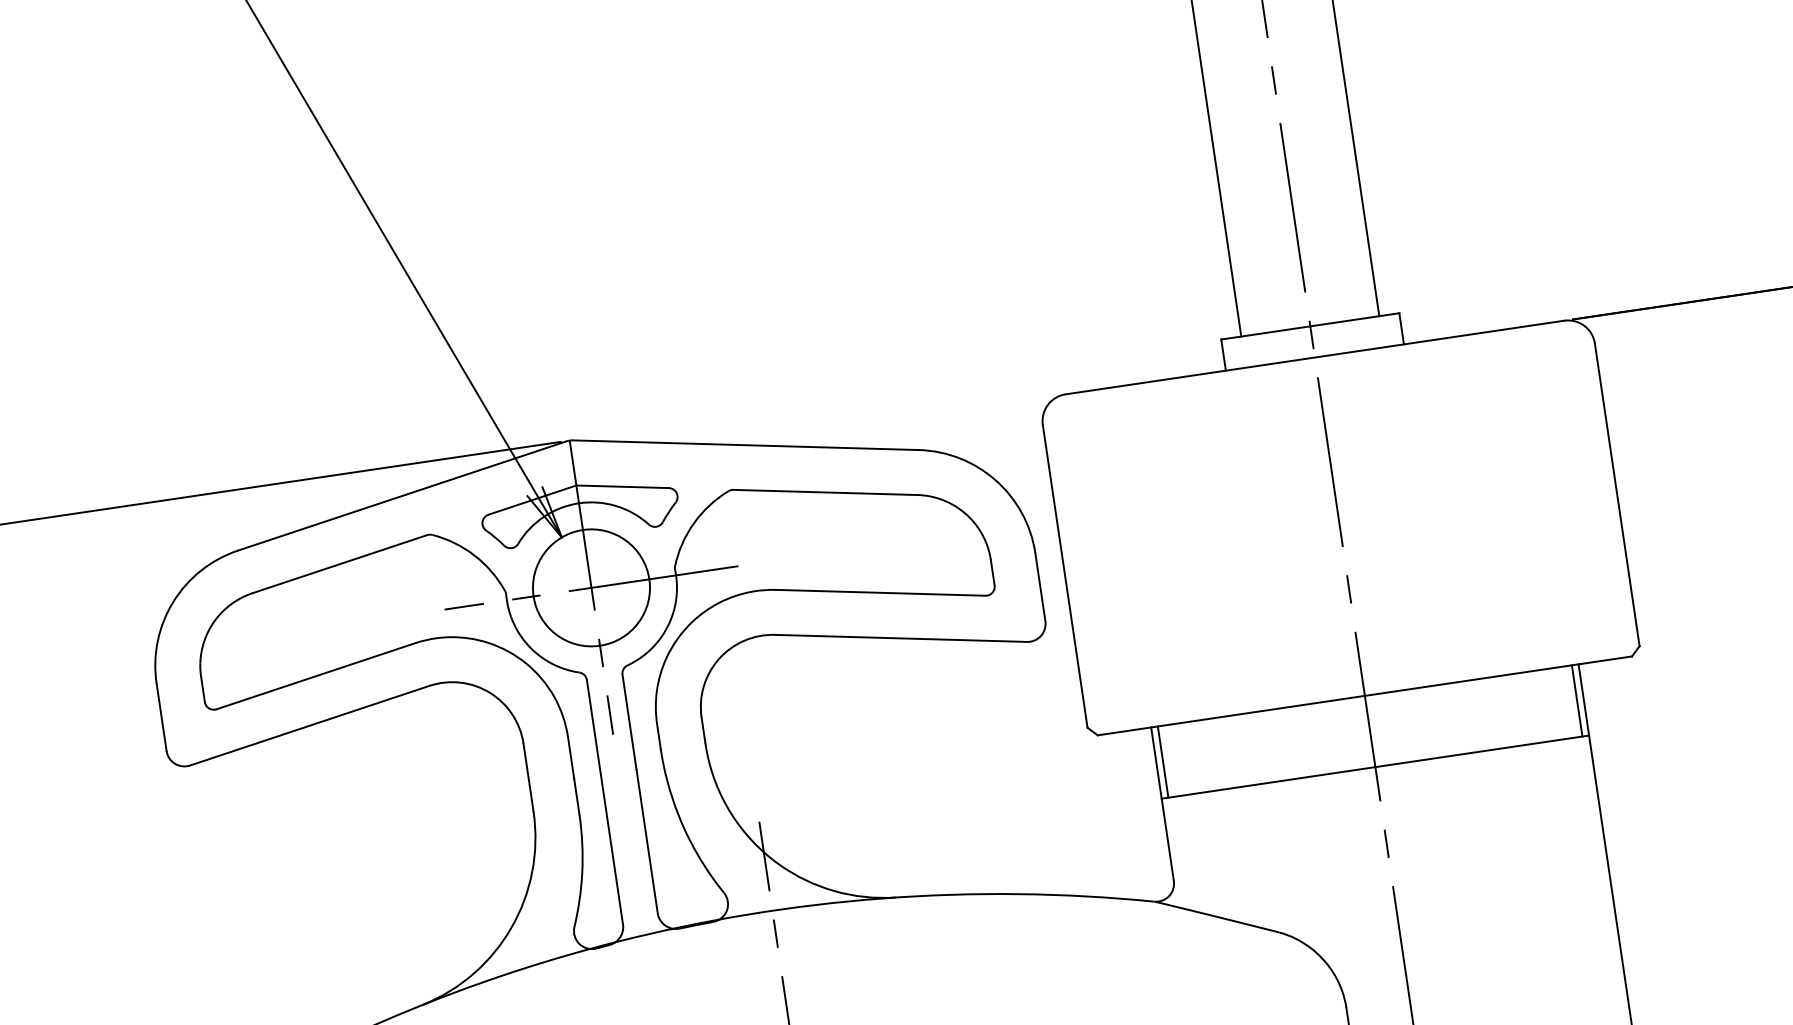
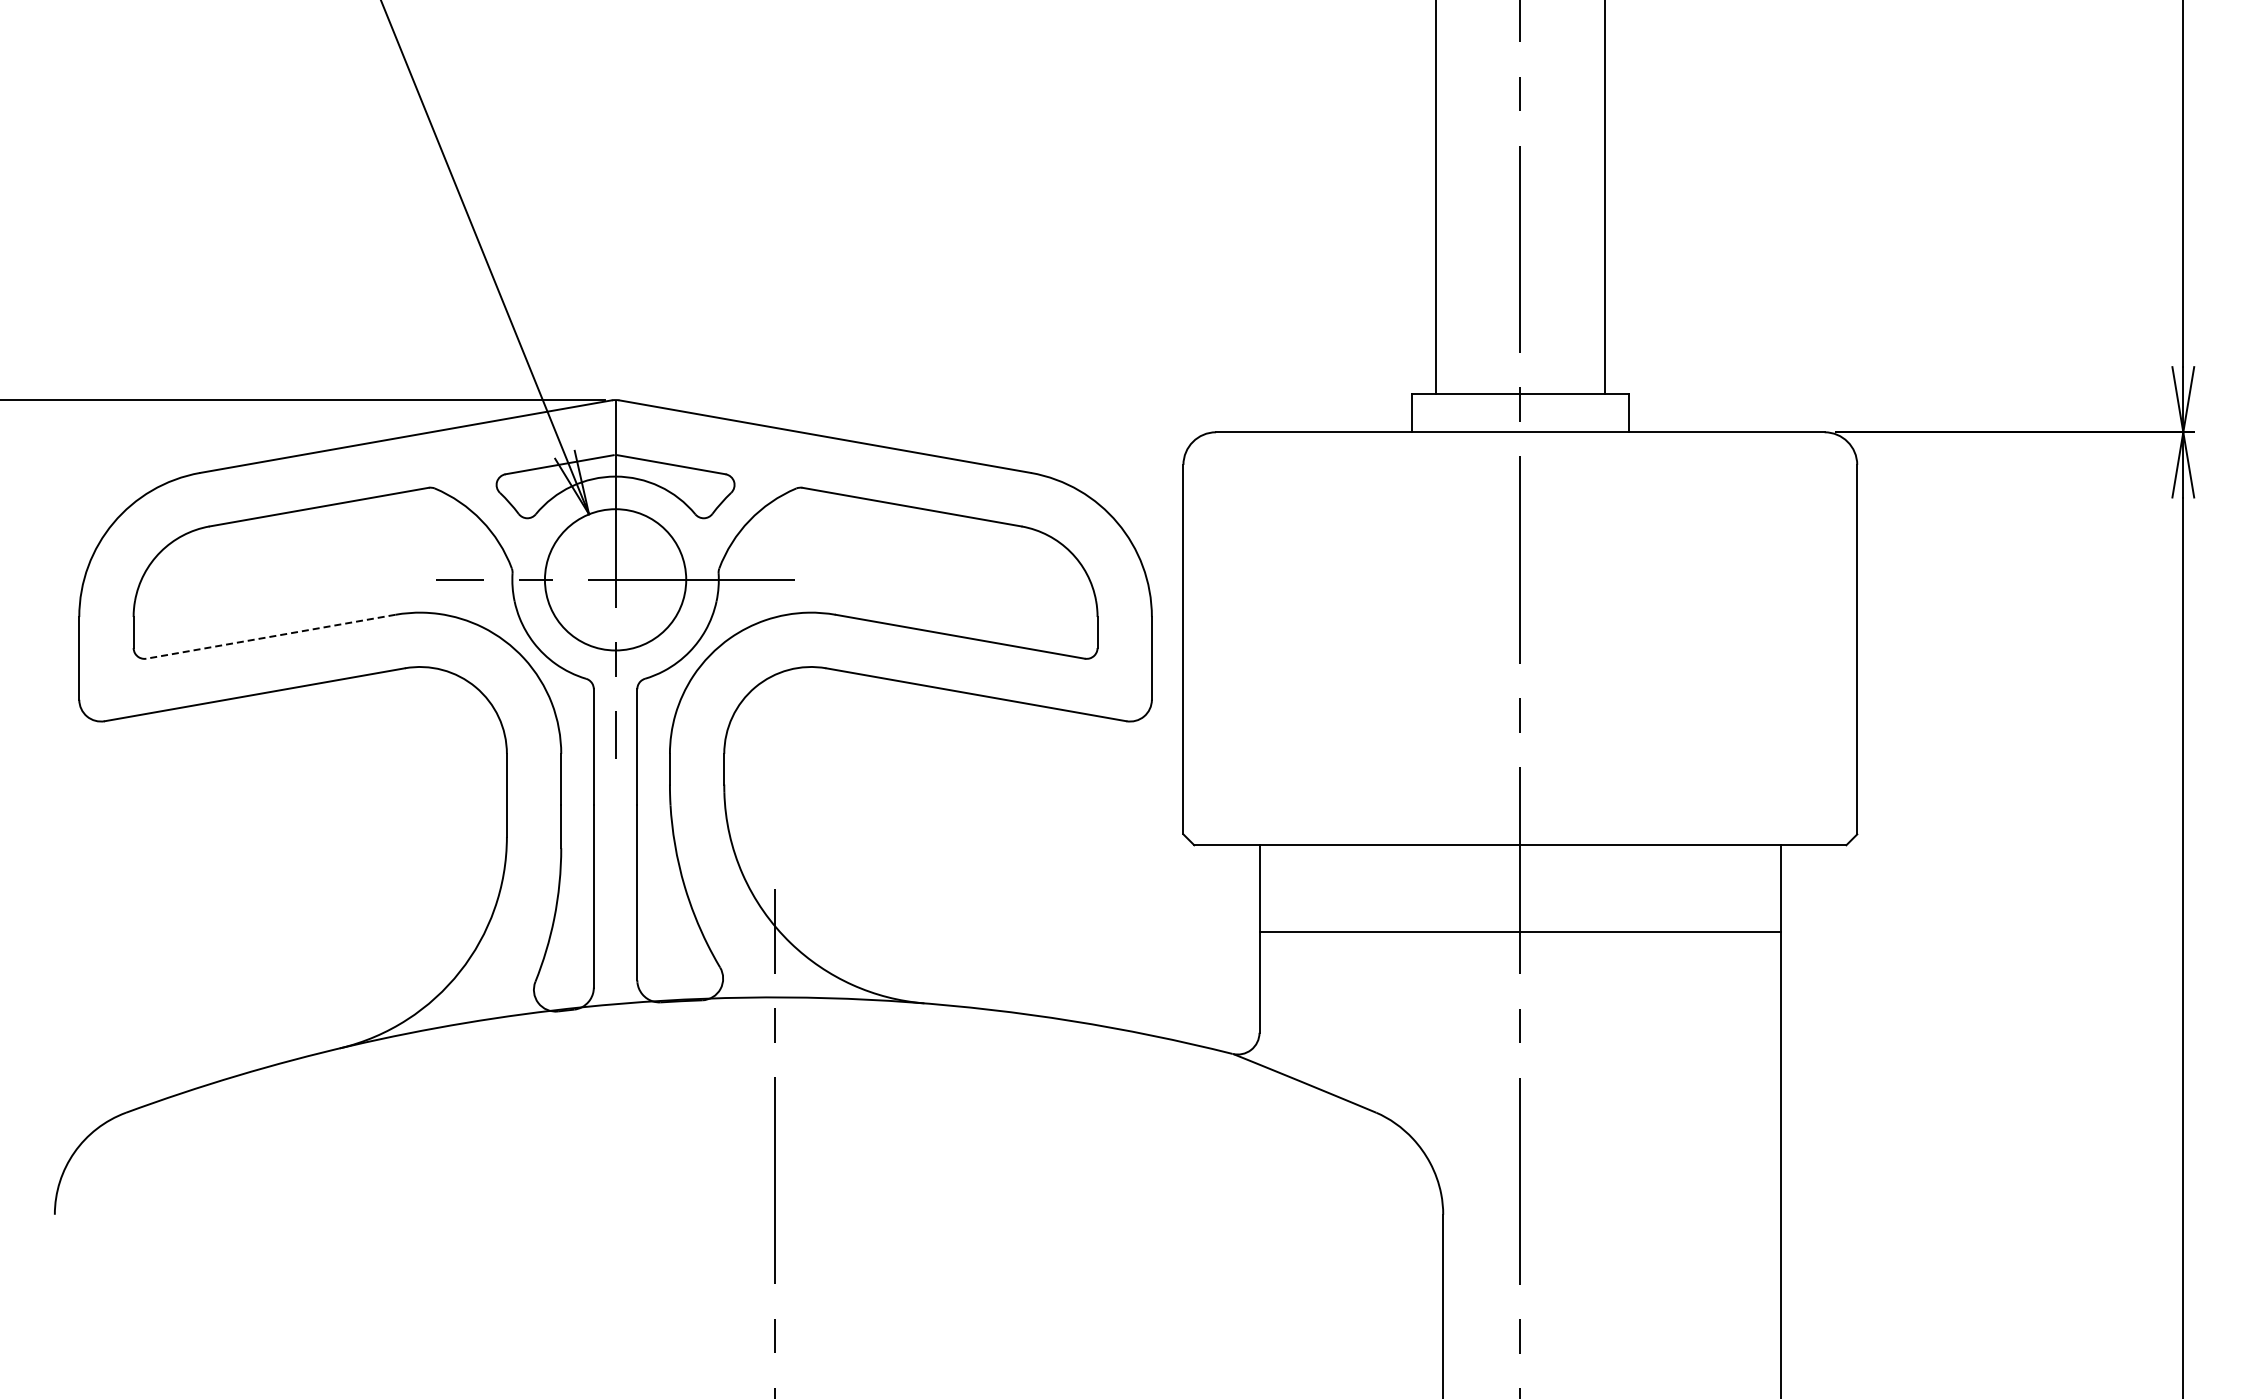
line: (315, 676) -> (270, 636), solid -> dashed
line: (1577, 700) -> (1773, 888), removed
line: (1162, 761) -> (1267, 888), removed

